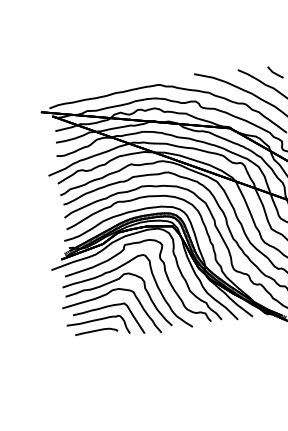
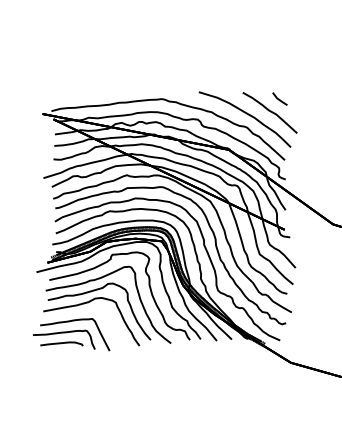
part: (105, 321) -> (71, 334), moved

